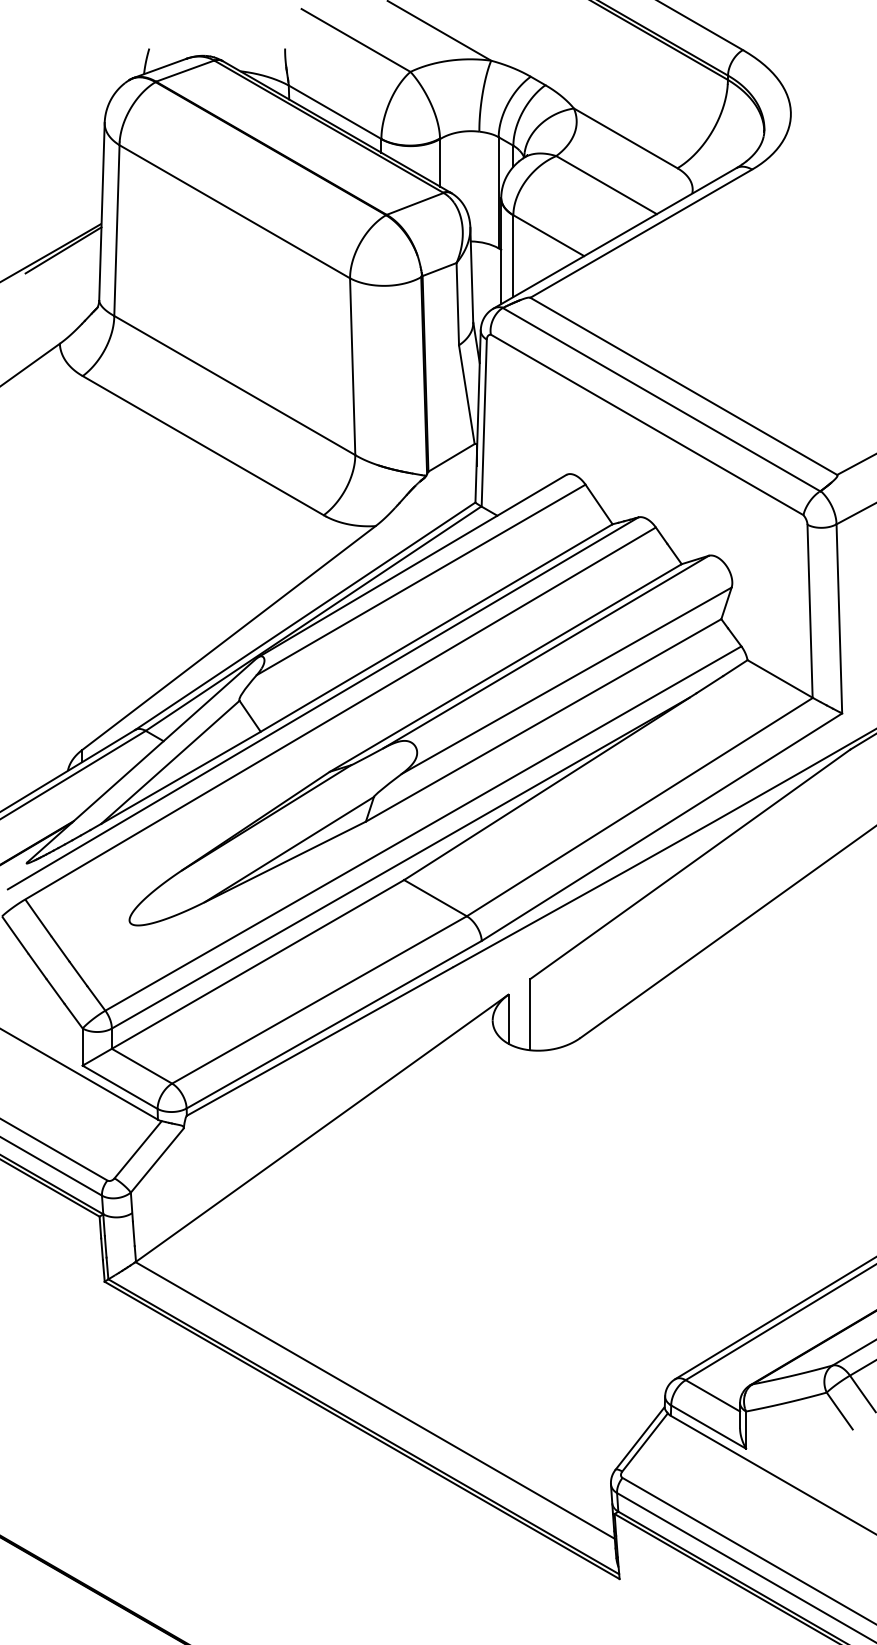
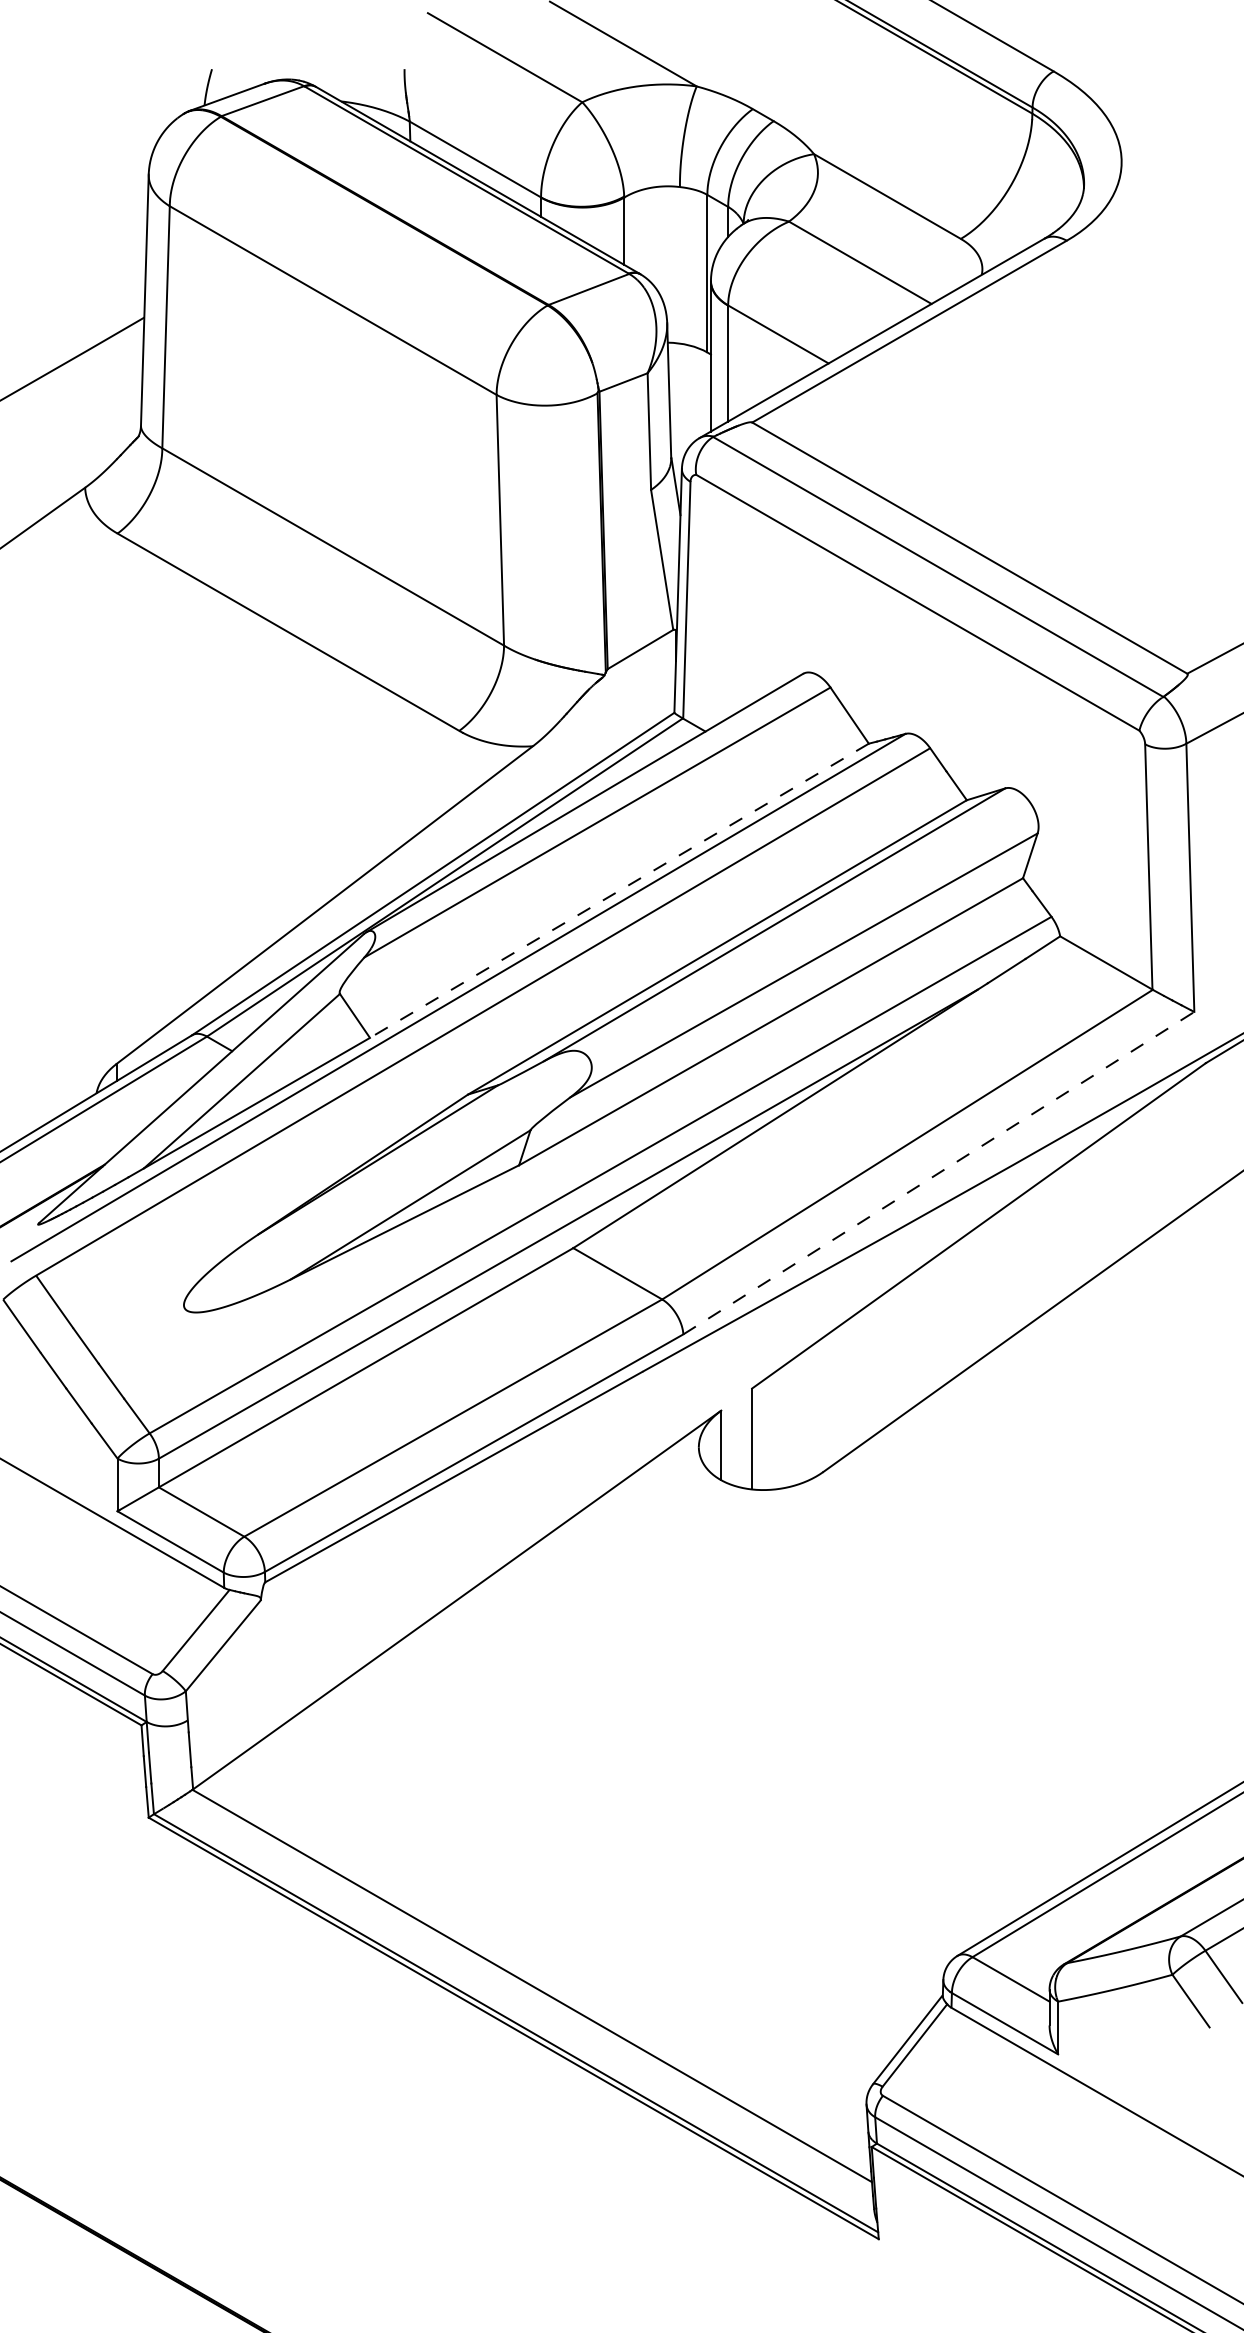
line: (63, 250) -> (90, 355), removed
line: (436, 627) -> (619, 890), solid -> dashed
line: (662, 826) -> (939, 1172), solid -> dashed

